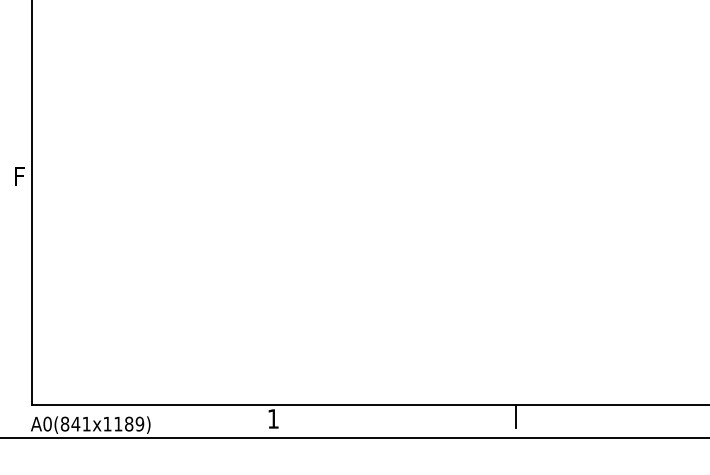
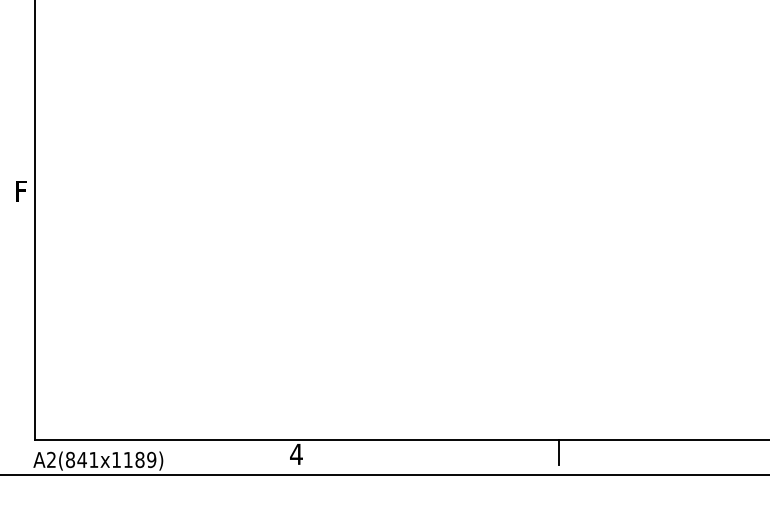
text: (273, 419) -> (296, 454), 1 -> 4
text: (47, 423) -> (51, 459), A0(841x1189) -> A2(841x1189)

